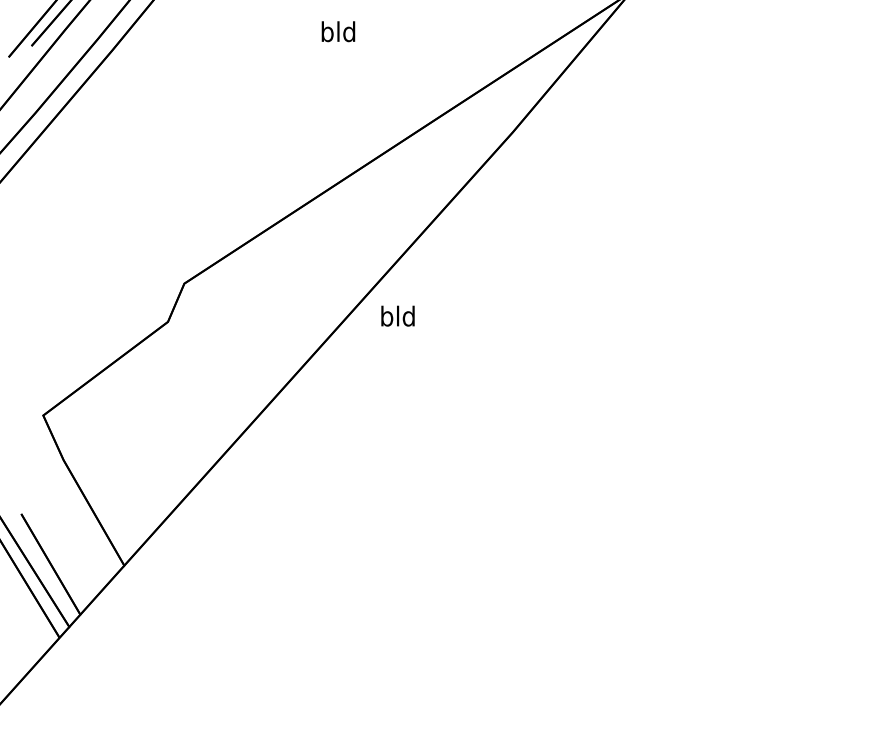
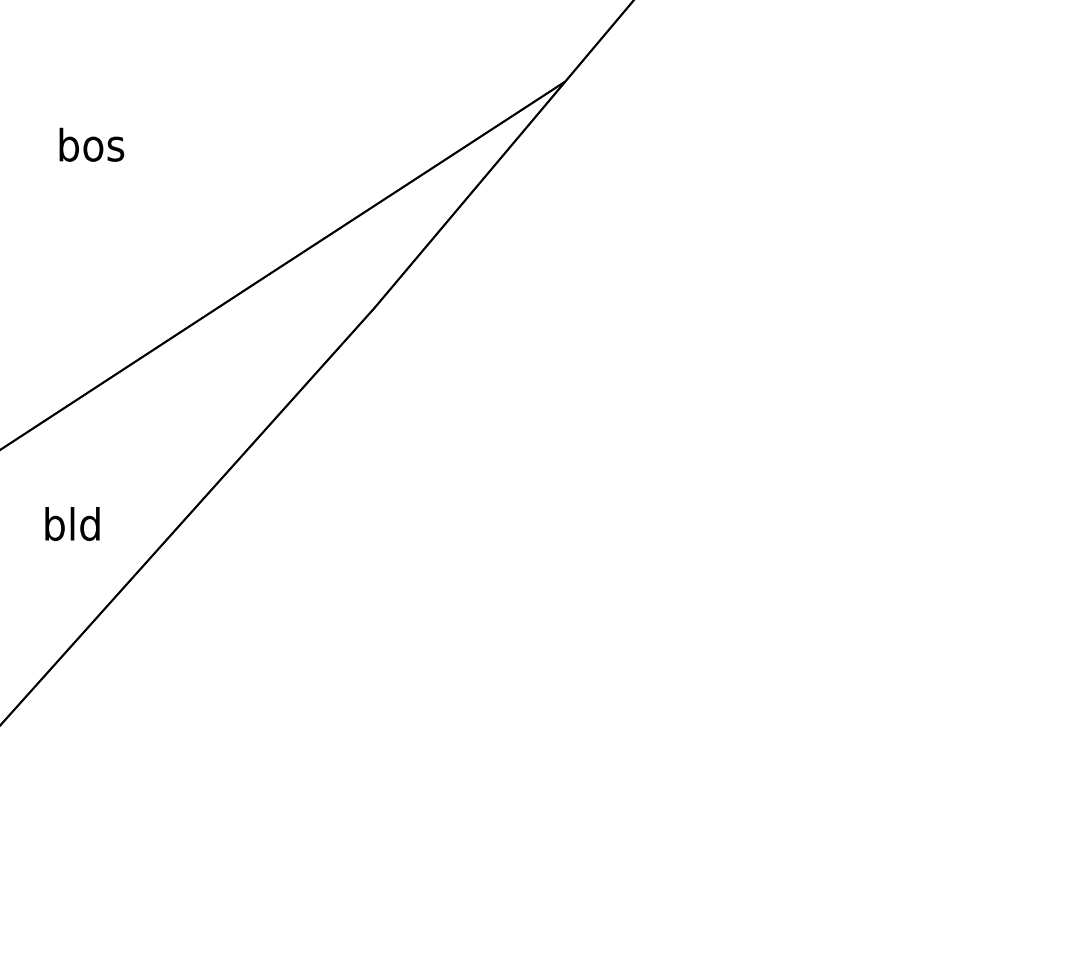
text: (338, 31) -> (91, 144), bld -> bos
text: (397, 315) -> (71, 522), moved

